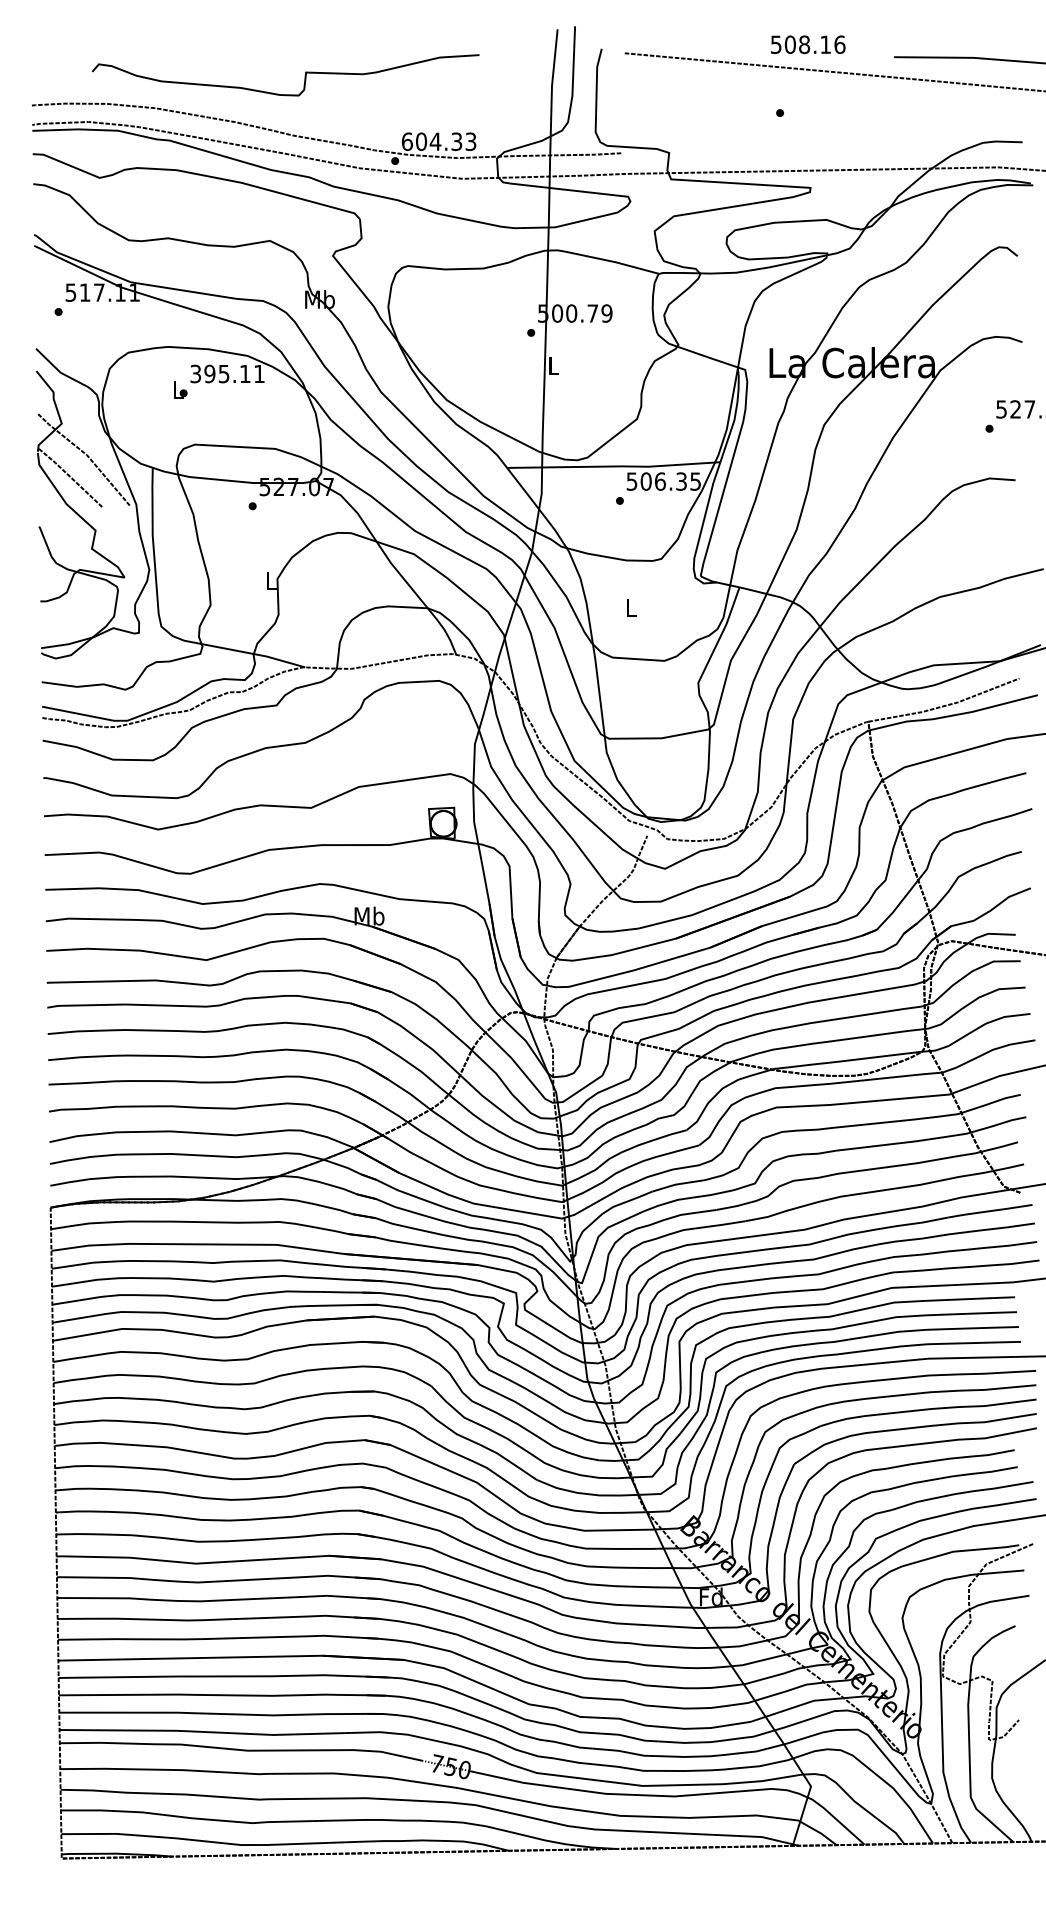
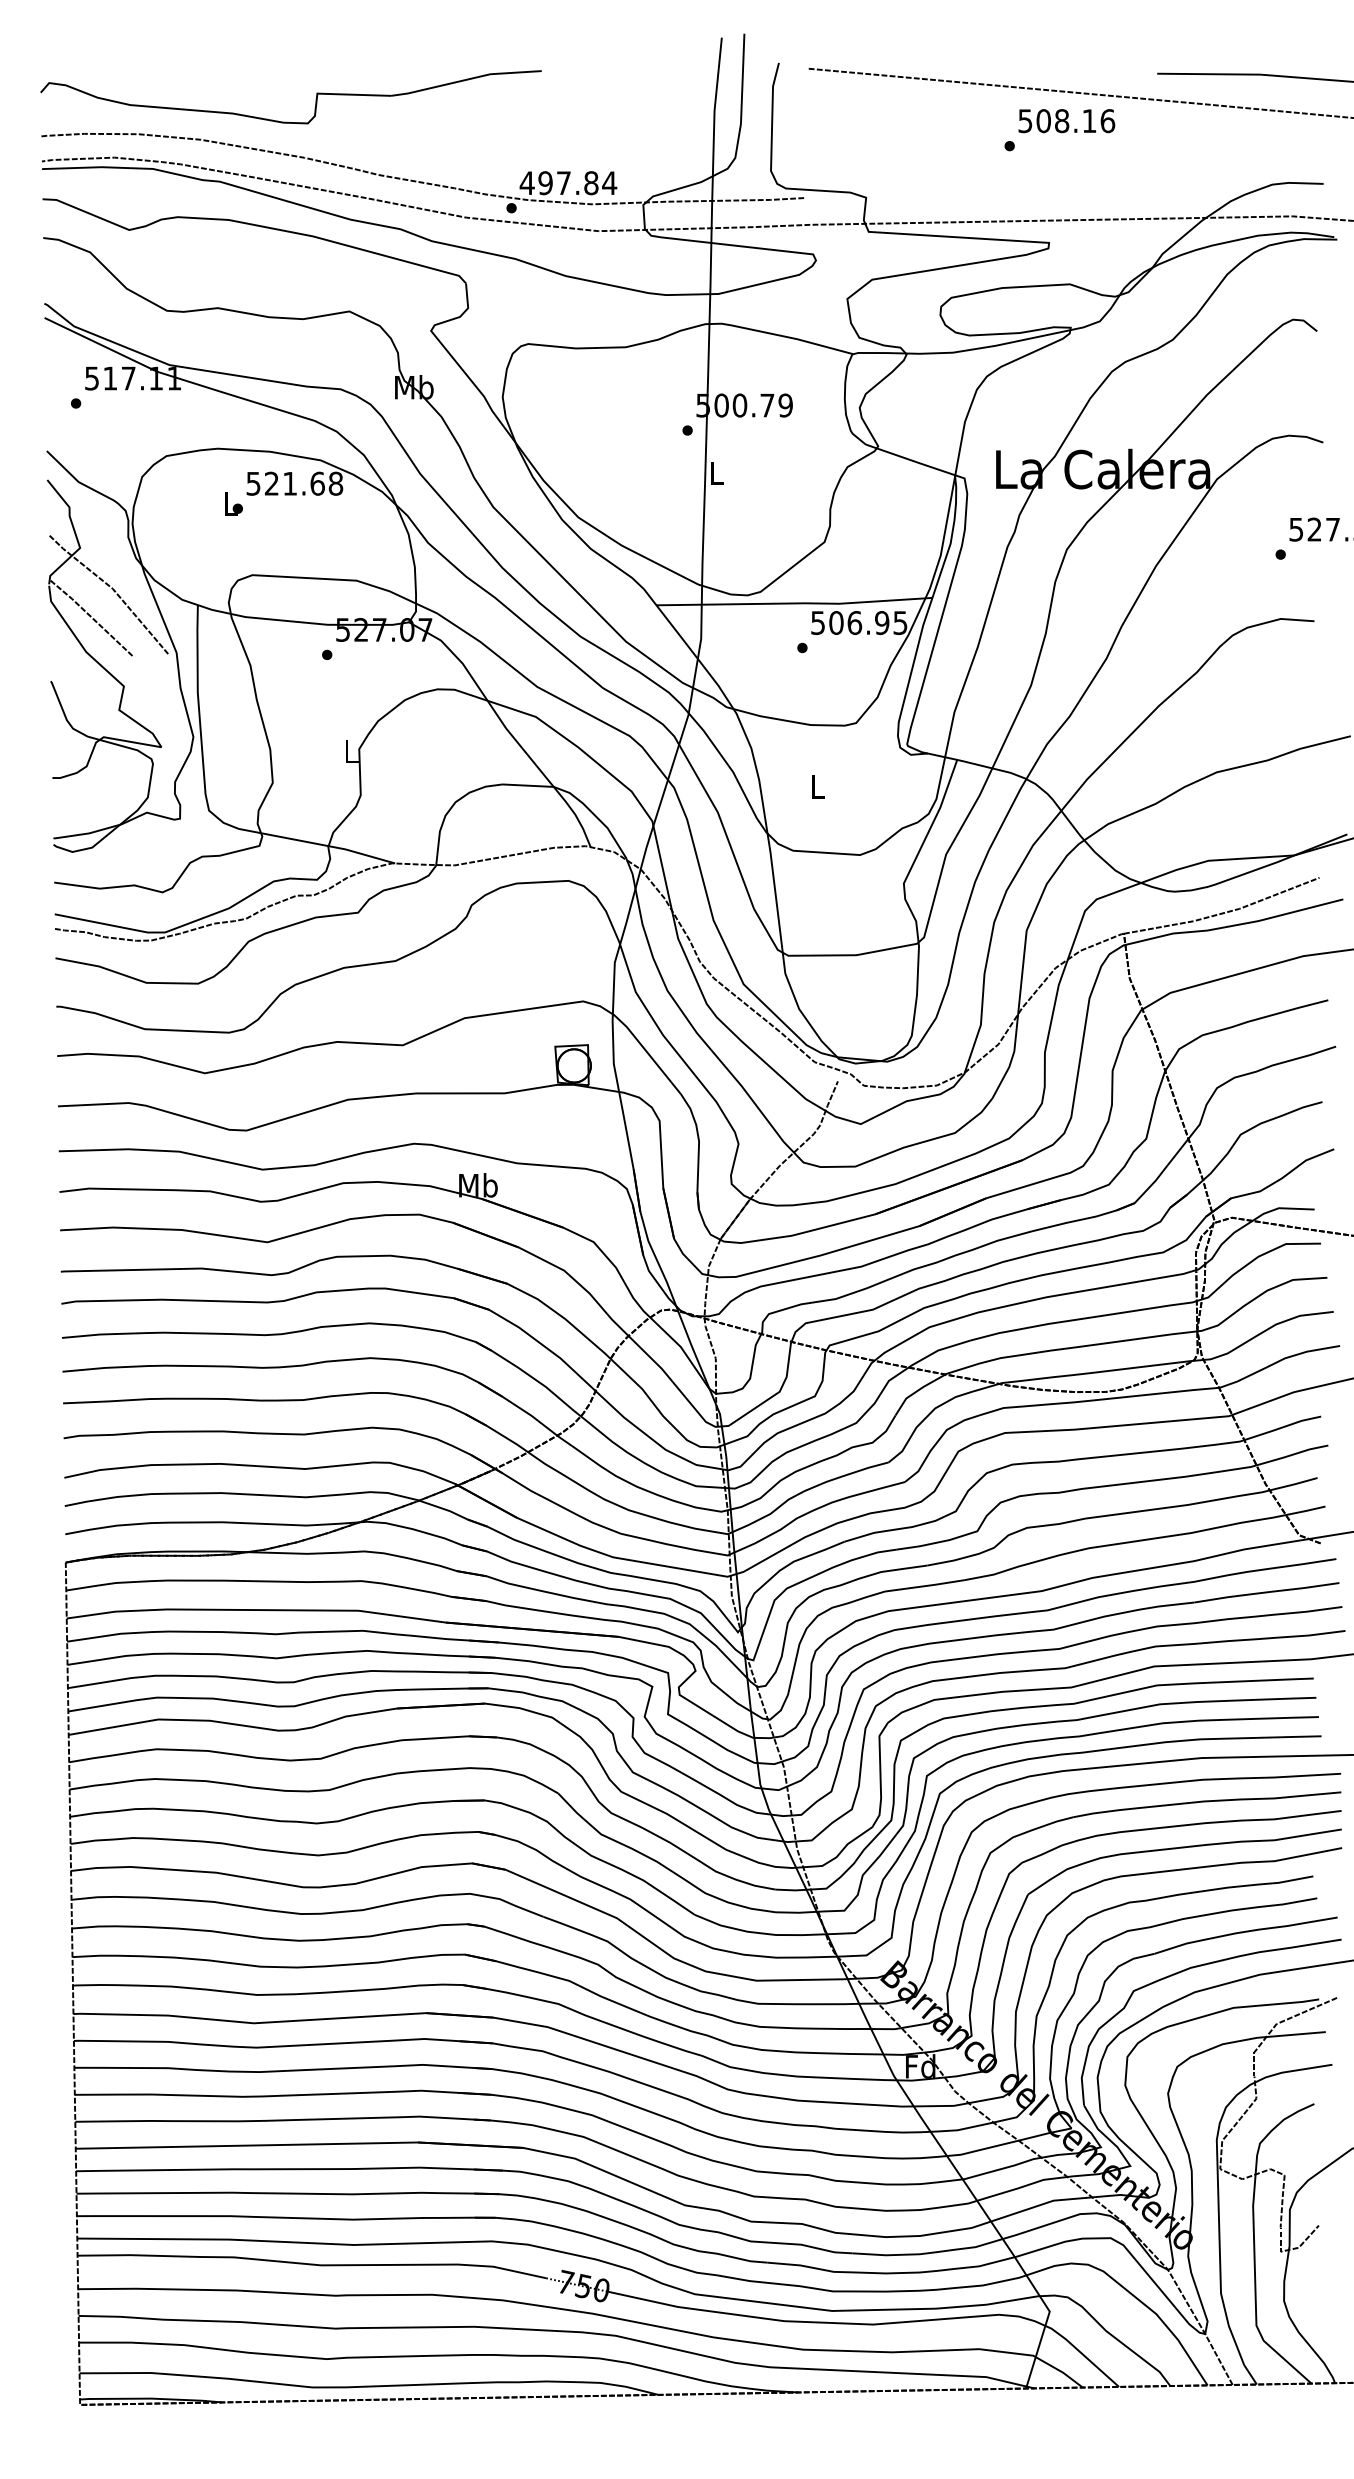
text: (808, 44) -> (1067, 120), moved
part: (304, 75) -> (315, 97), moved
text: (438, 141) -> (567, 182), 604.33 -> 497.84
text: (227, 373) -> (294, 483), 395.11 -> 521.68
text: (681, 481) -> (882, 622), 506.35 -> 506.95

